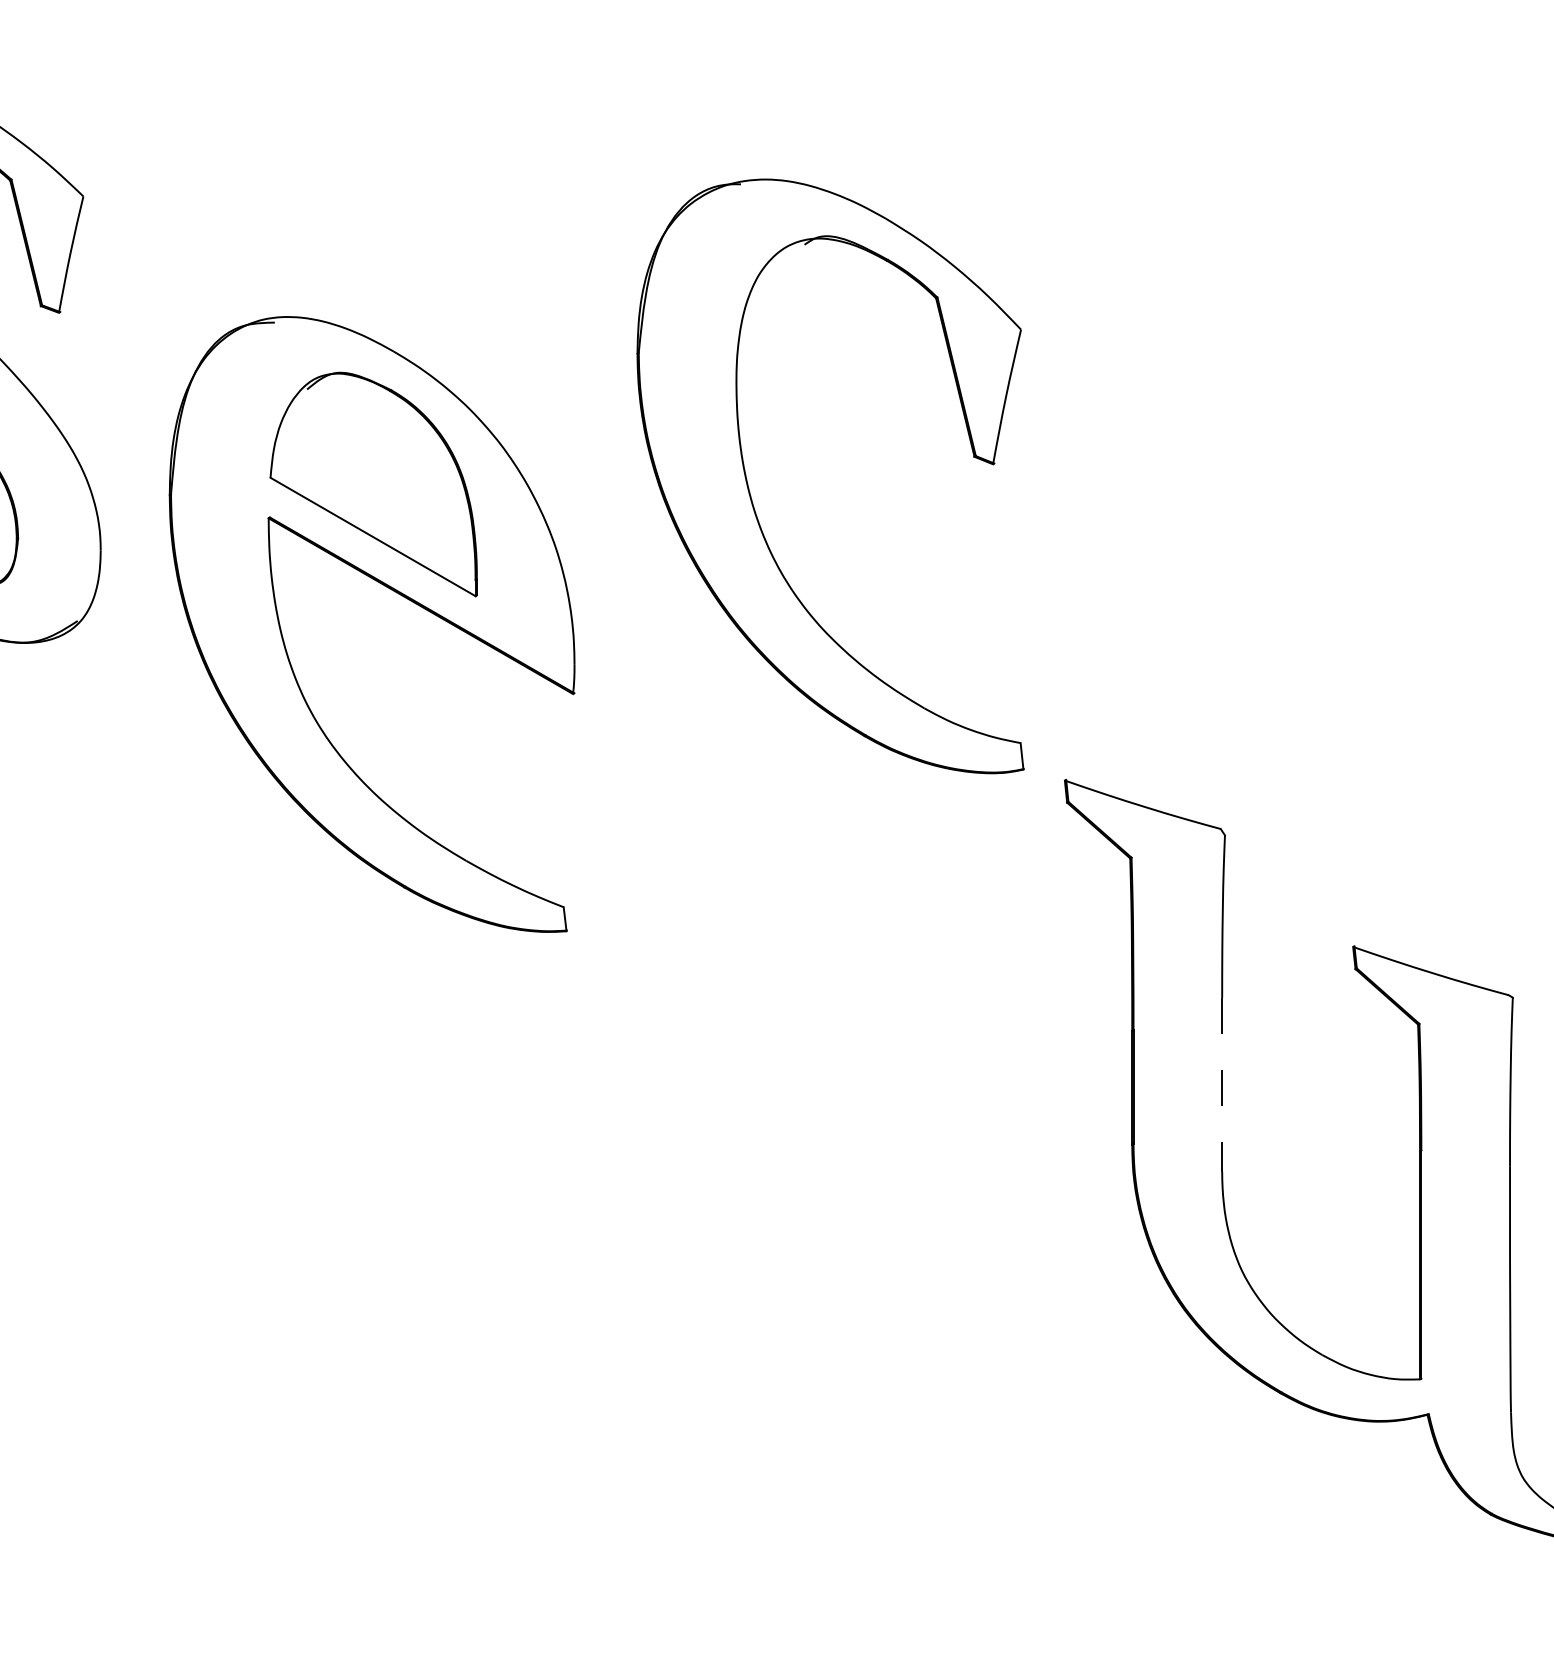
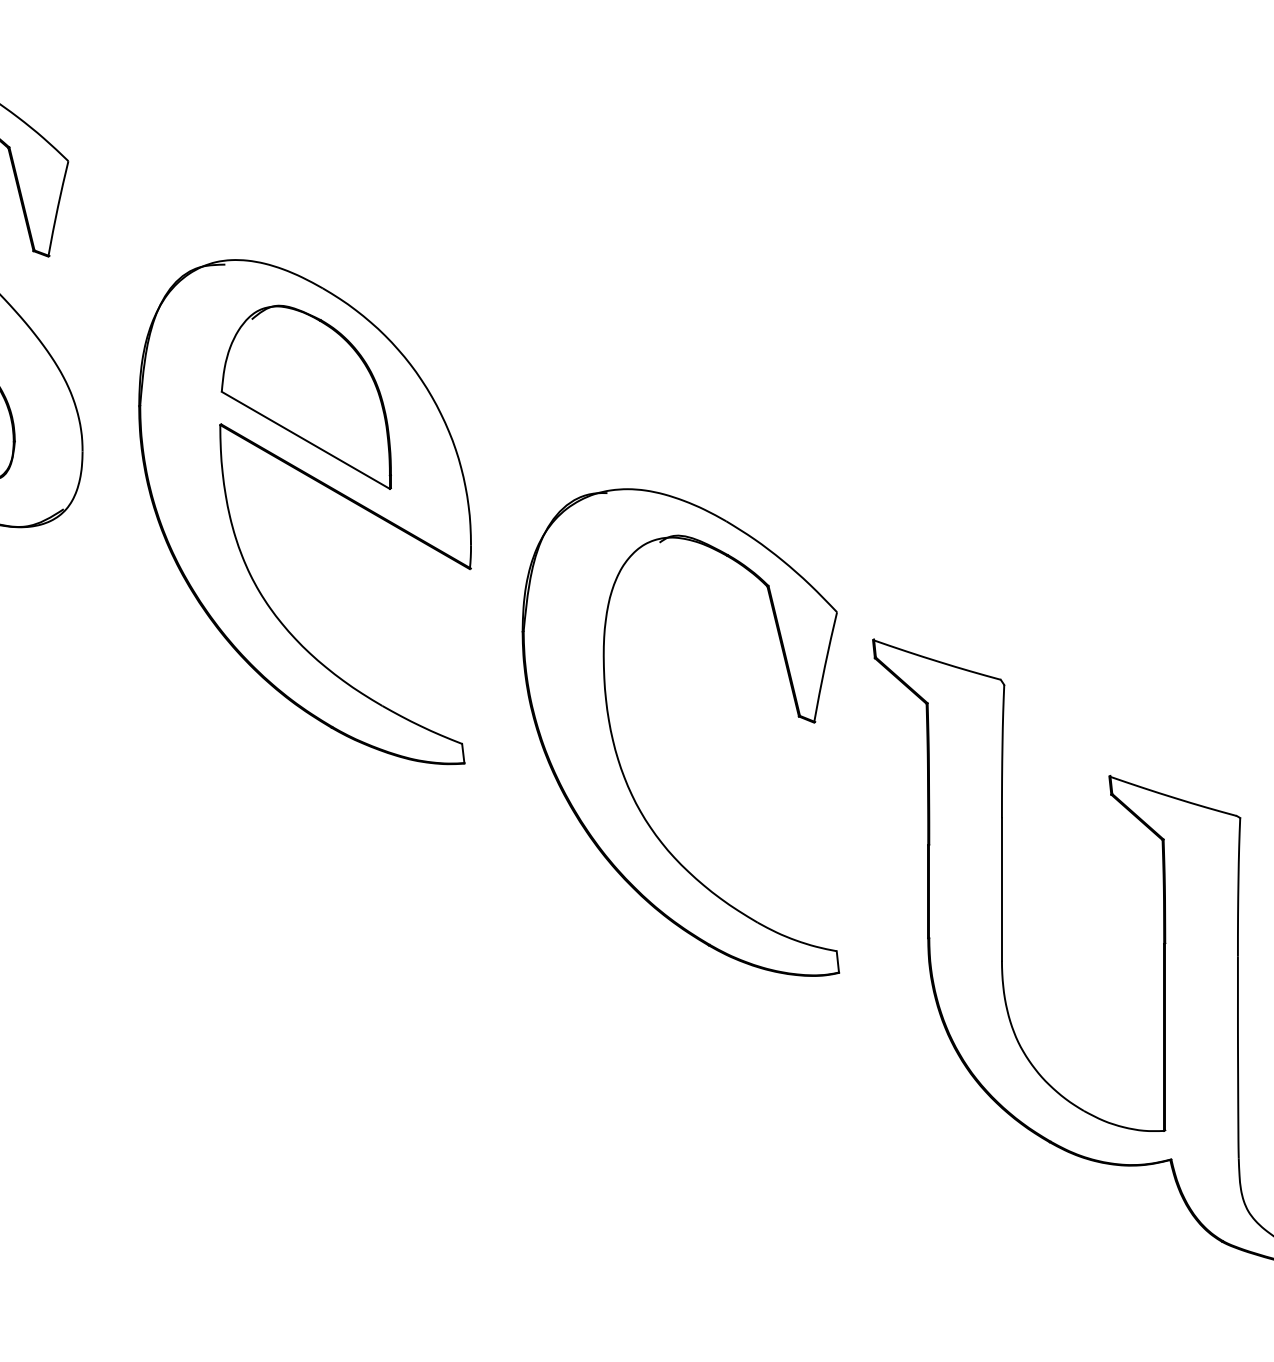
part: (751, 495) -> (616, 748), moved
line: (1222, 1084) -> (1002, 889), dashed -> solid

